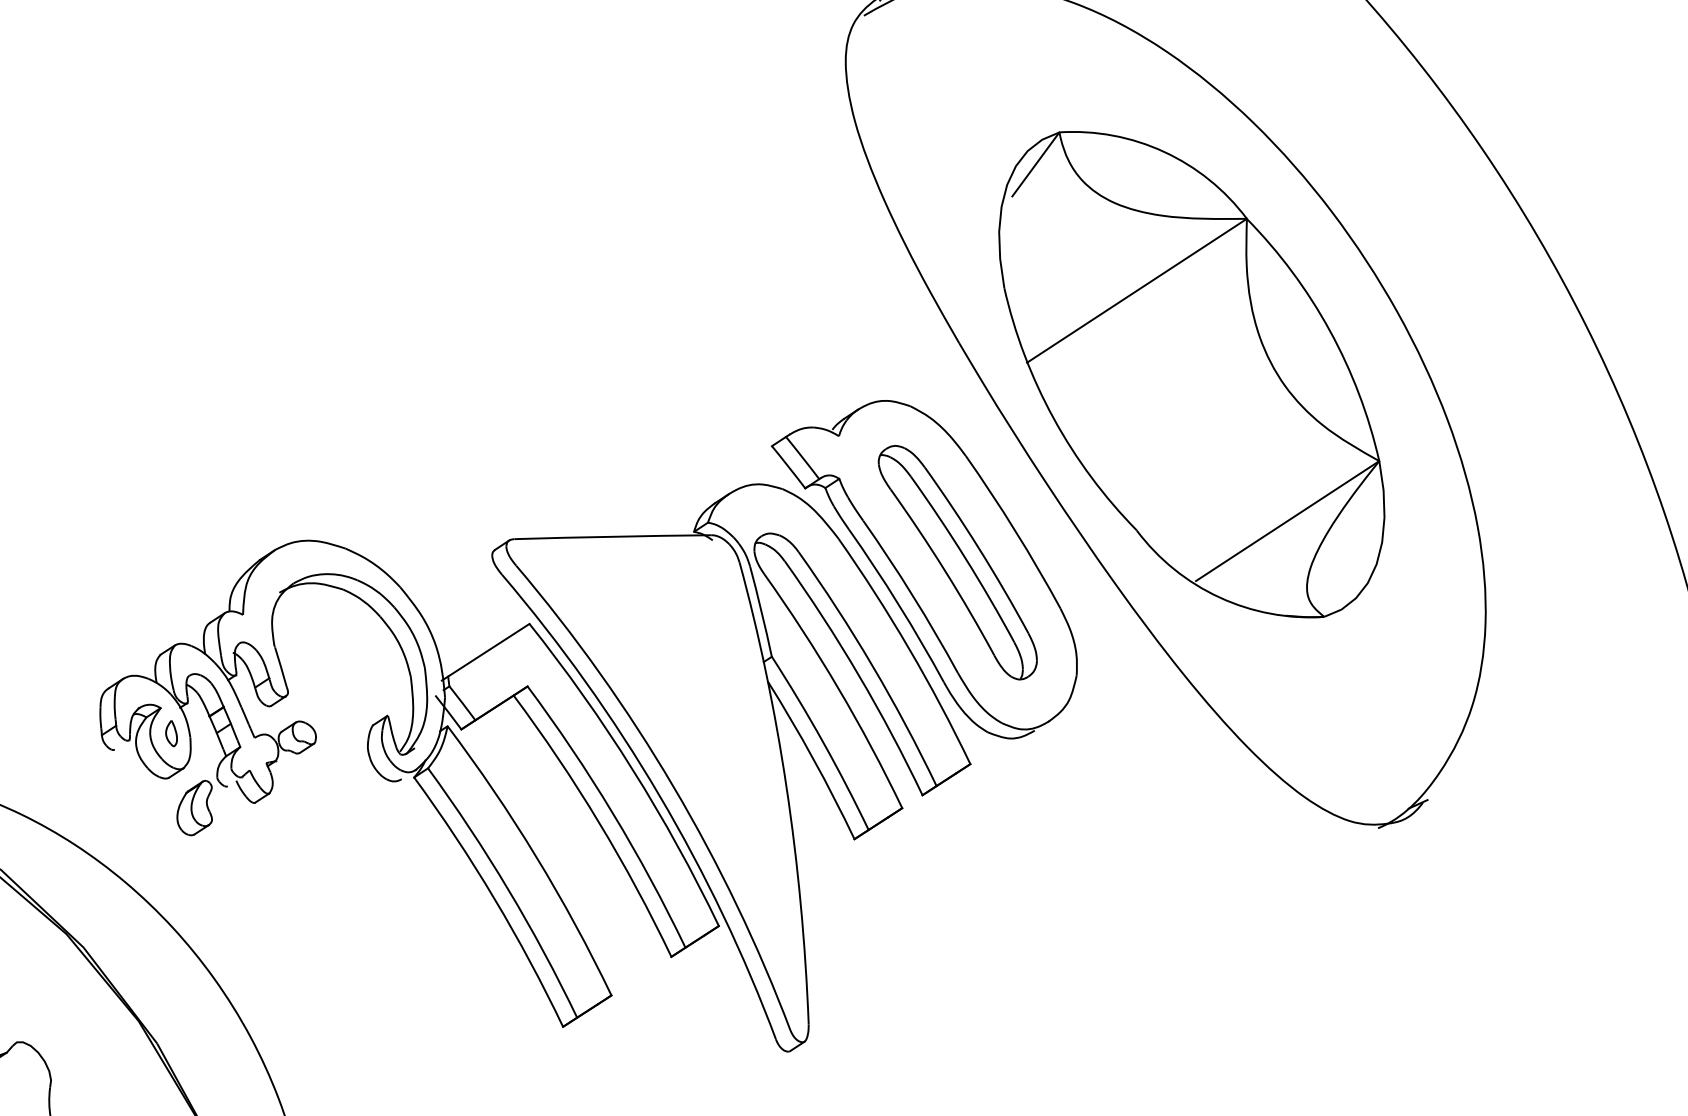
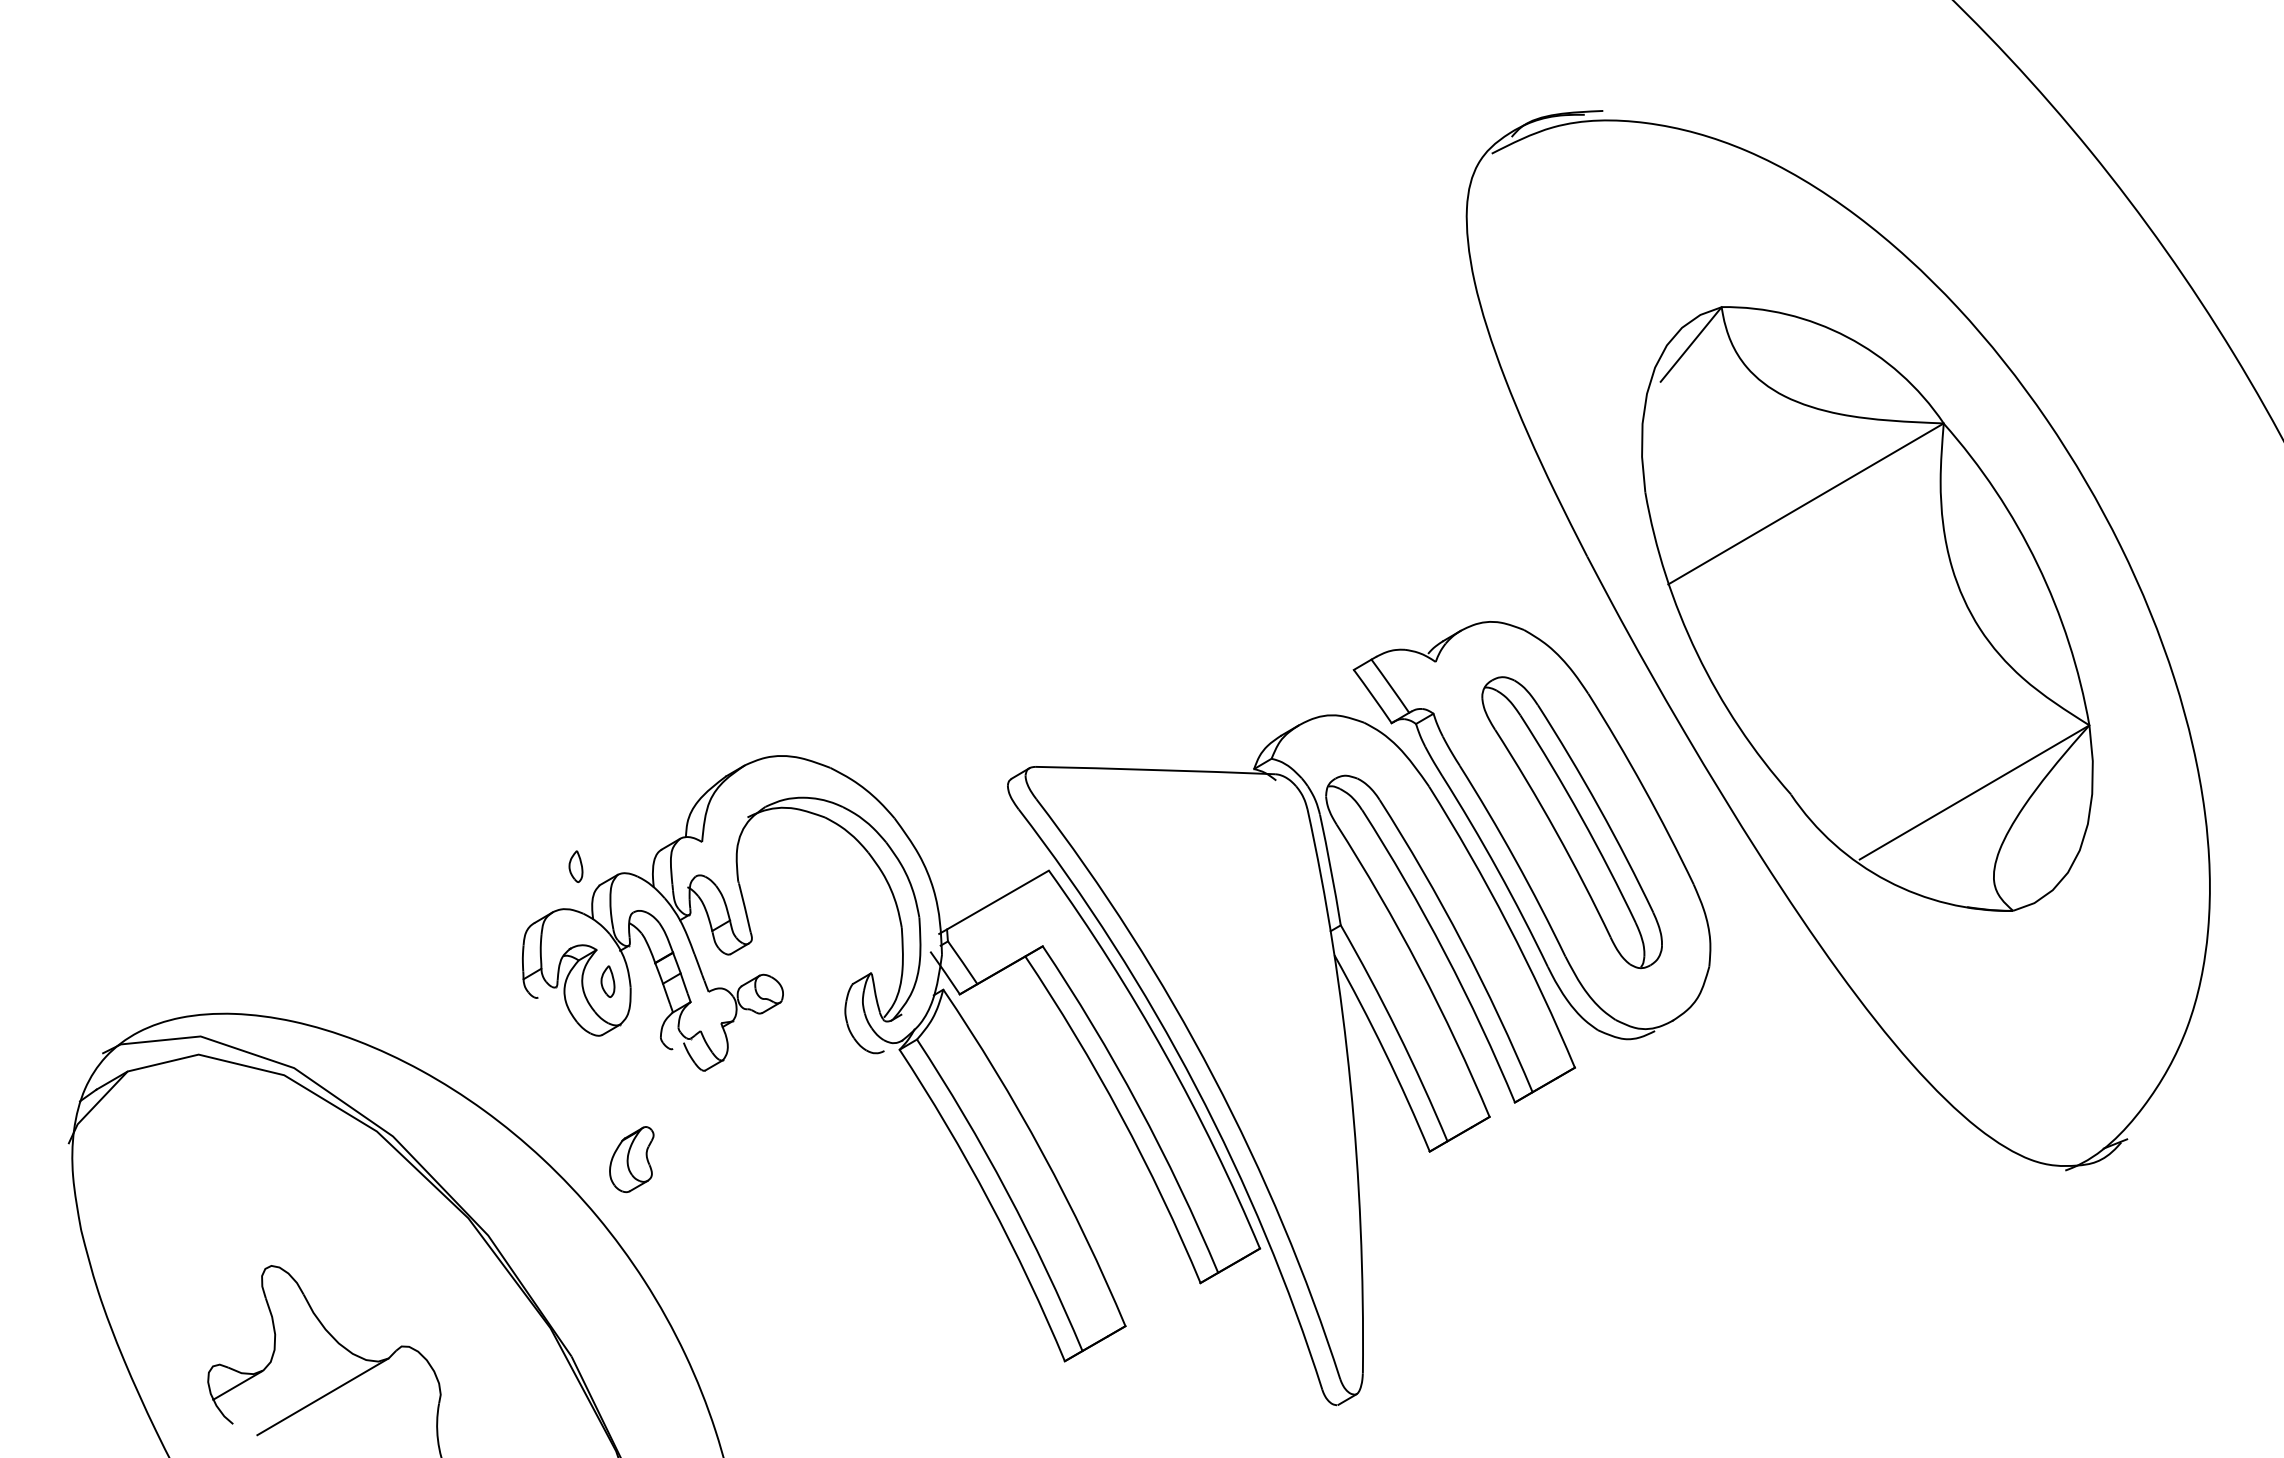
part: (139, 640) -> (575, 866), added
part: (194, 808) -> (631, 1159), moved

